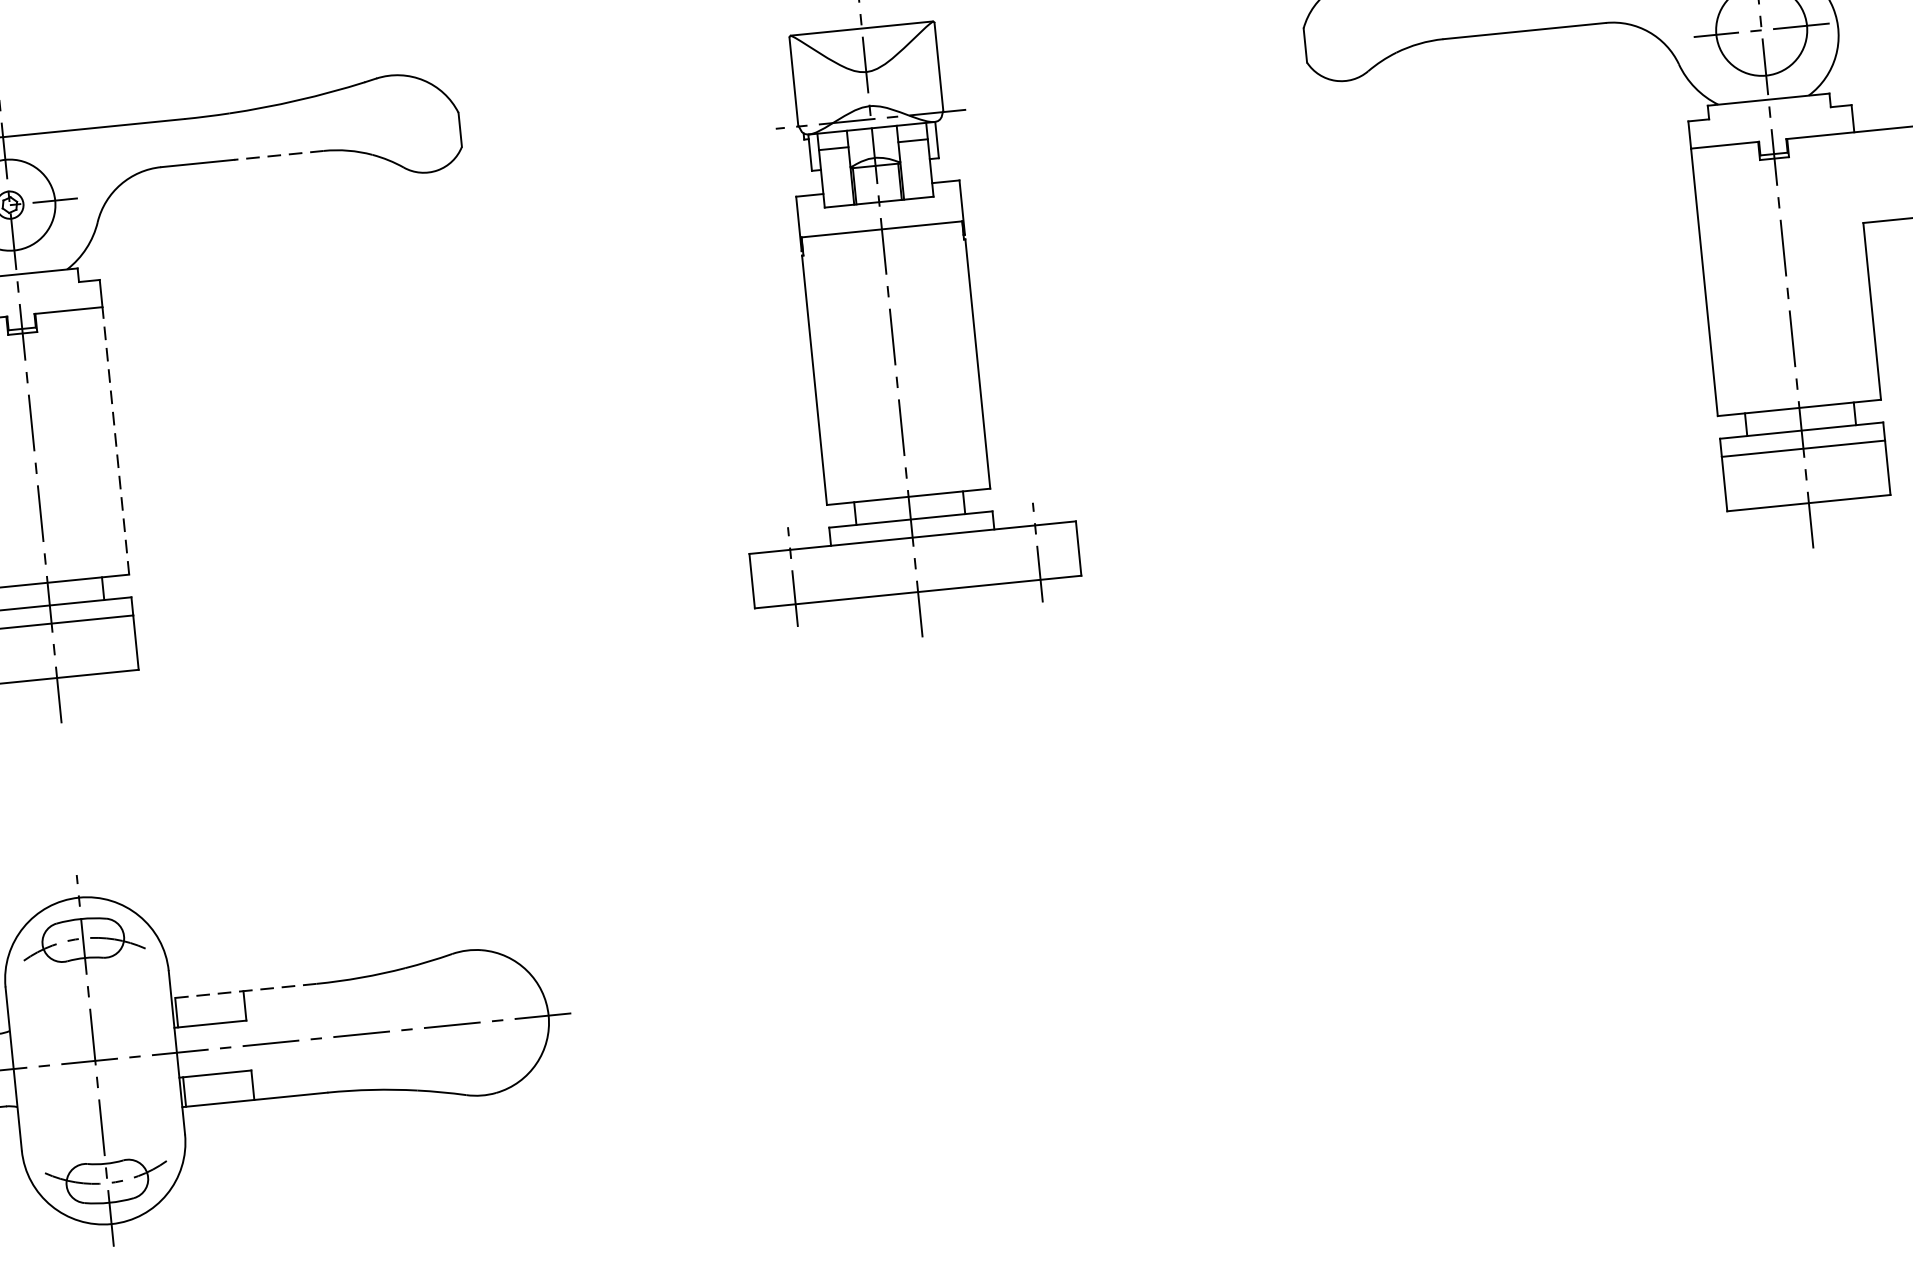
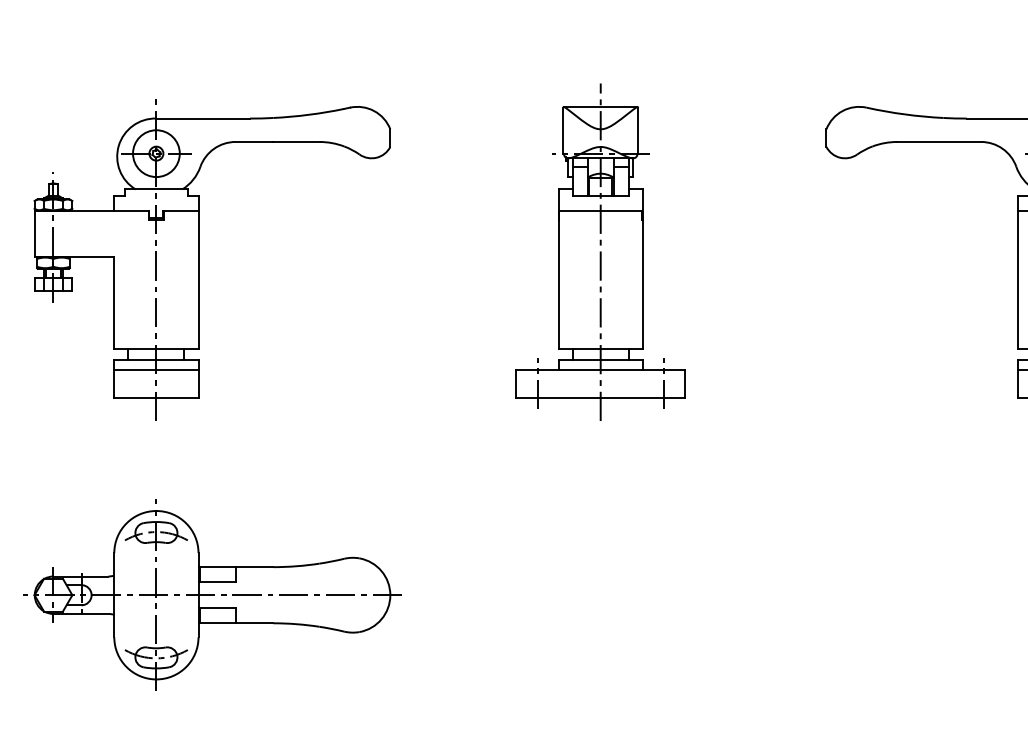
line: (277, 154) -> (295, 141), dashed -> solid
line: (115, 440) -> (198, 279), dashed -> solid
line: (243, 991) -> (235, 567), dashed -> solid

